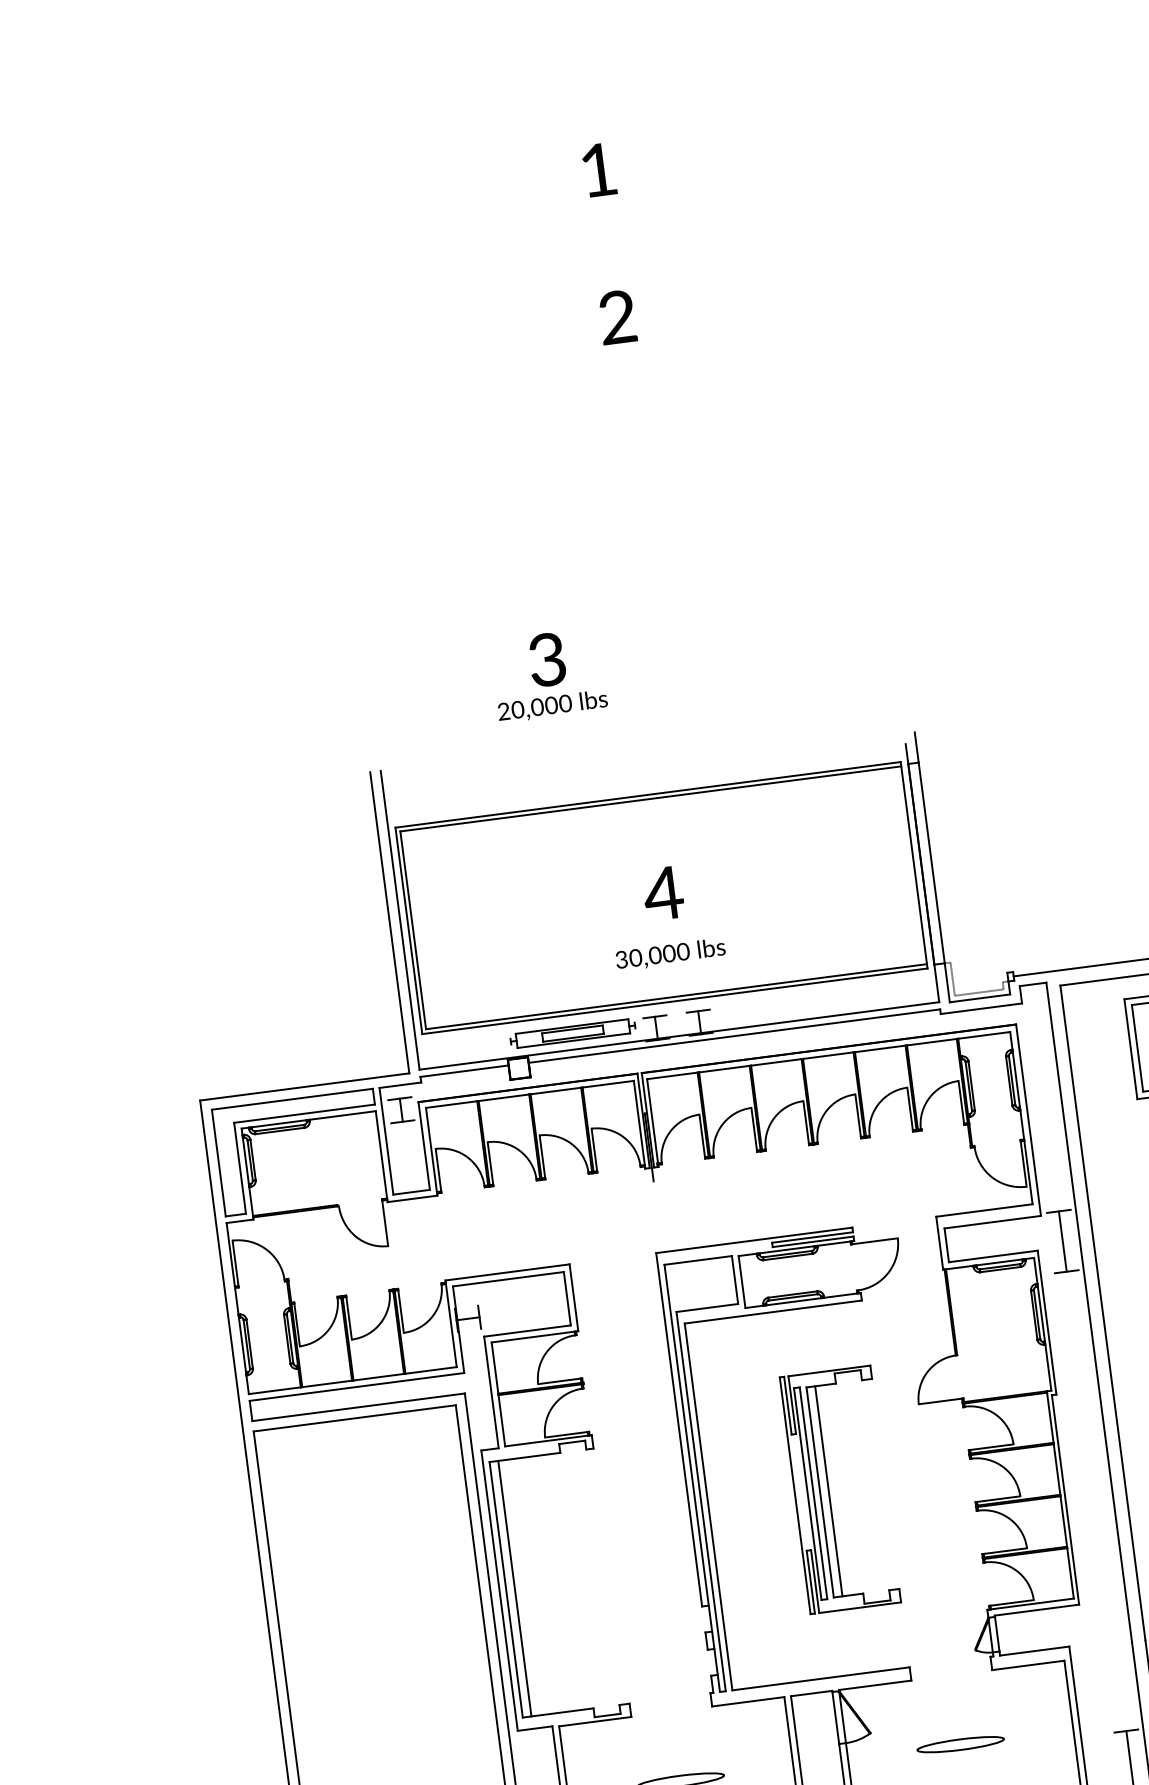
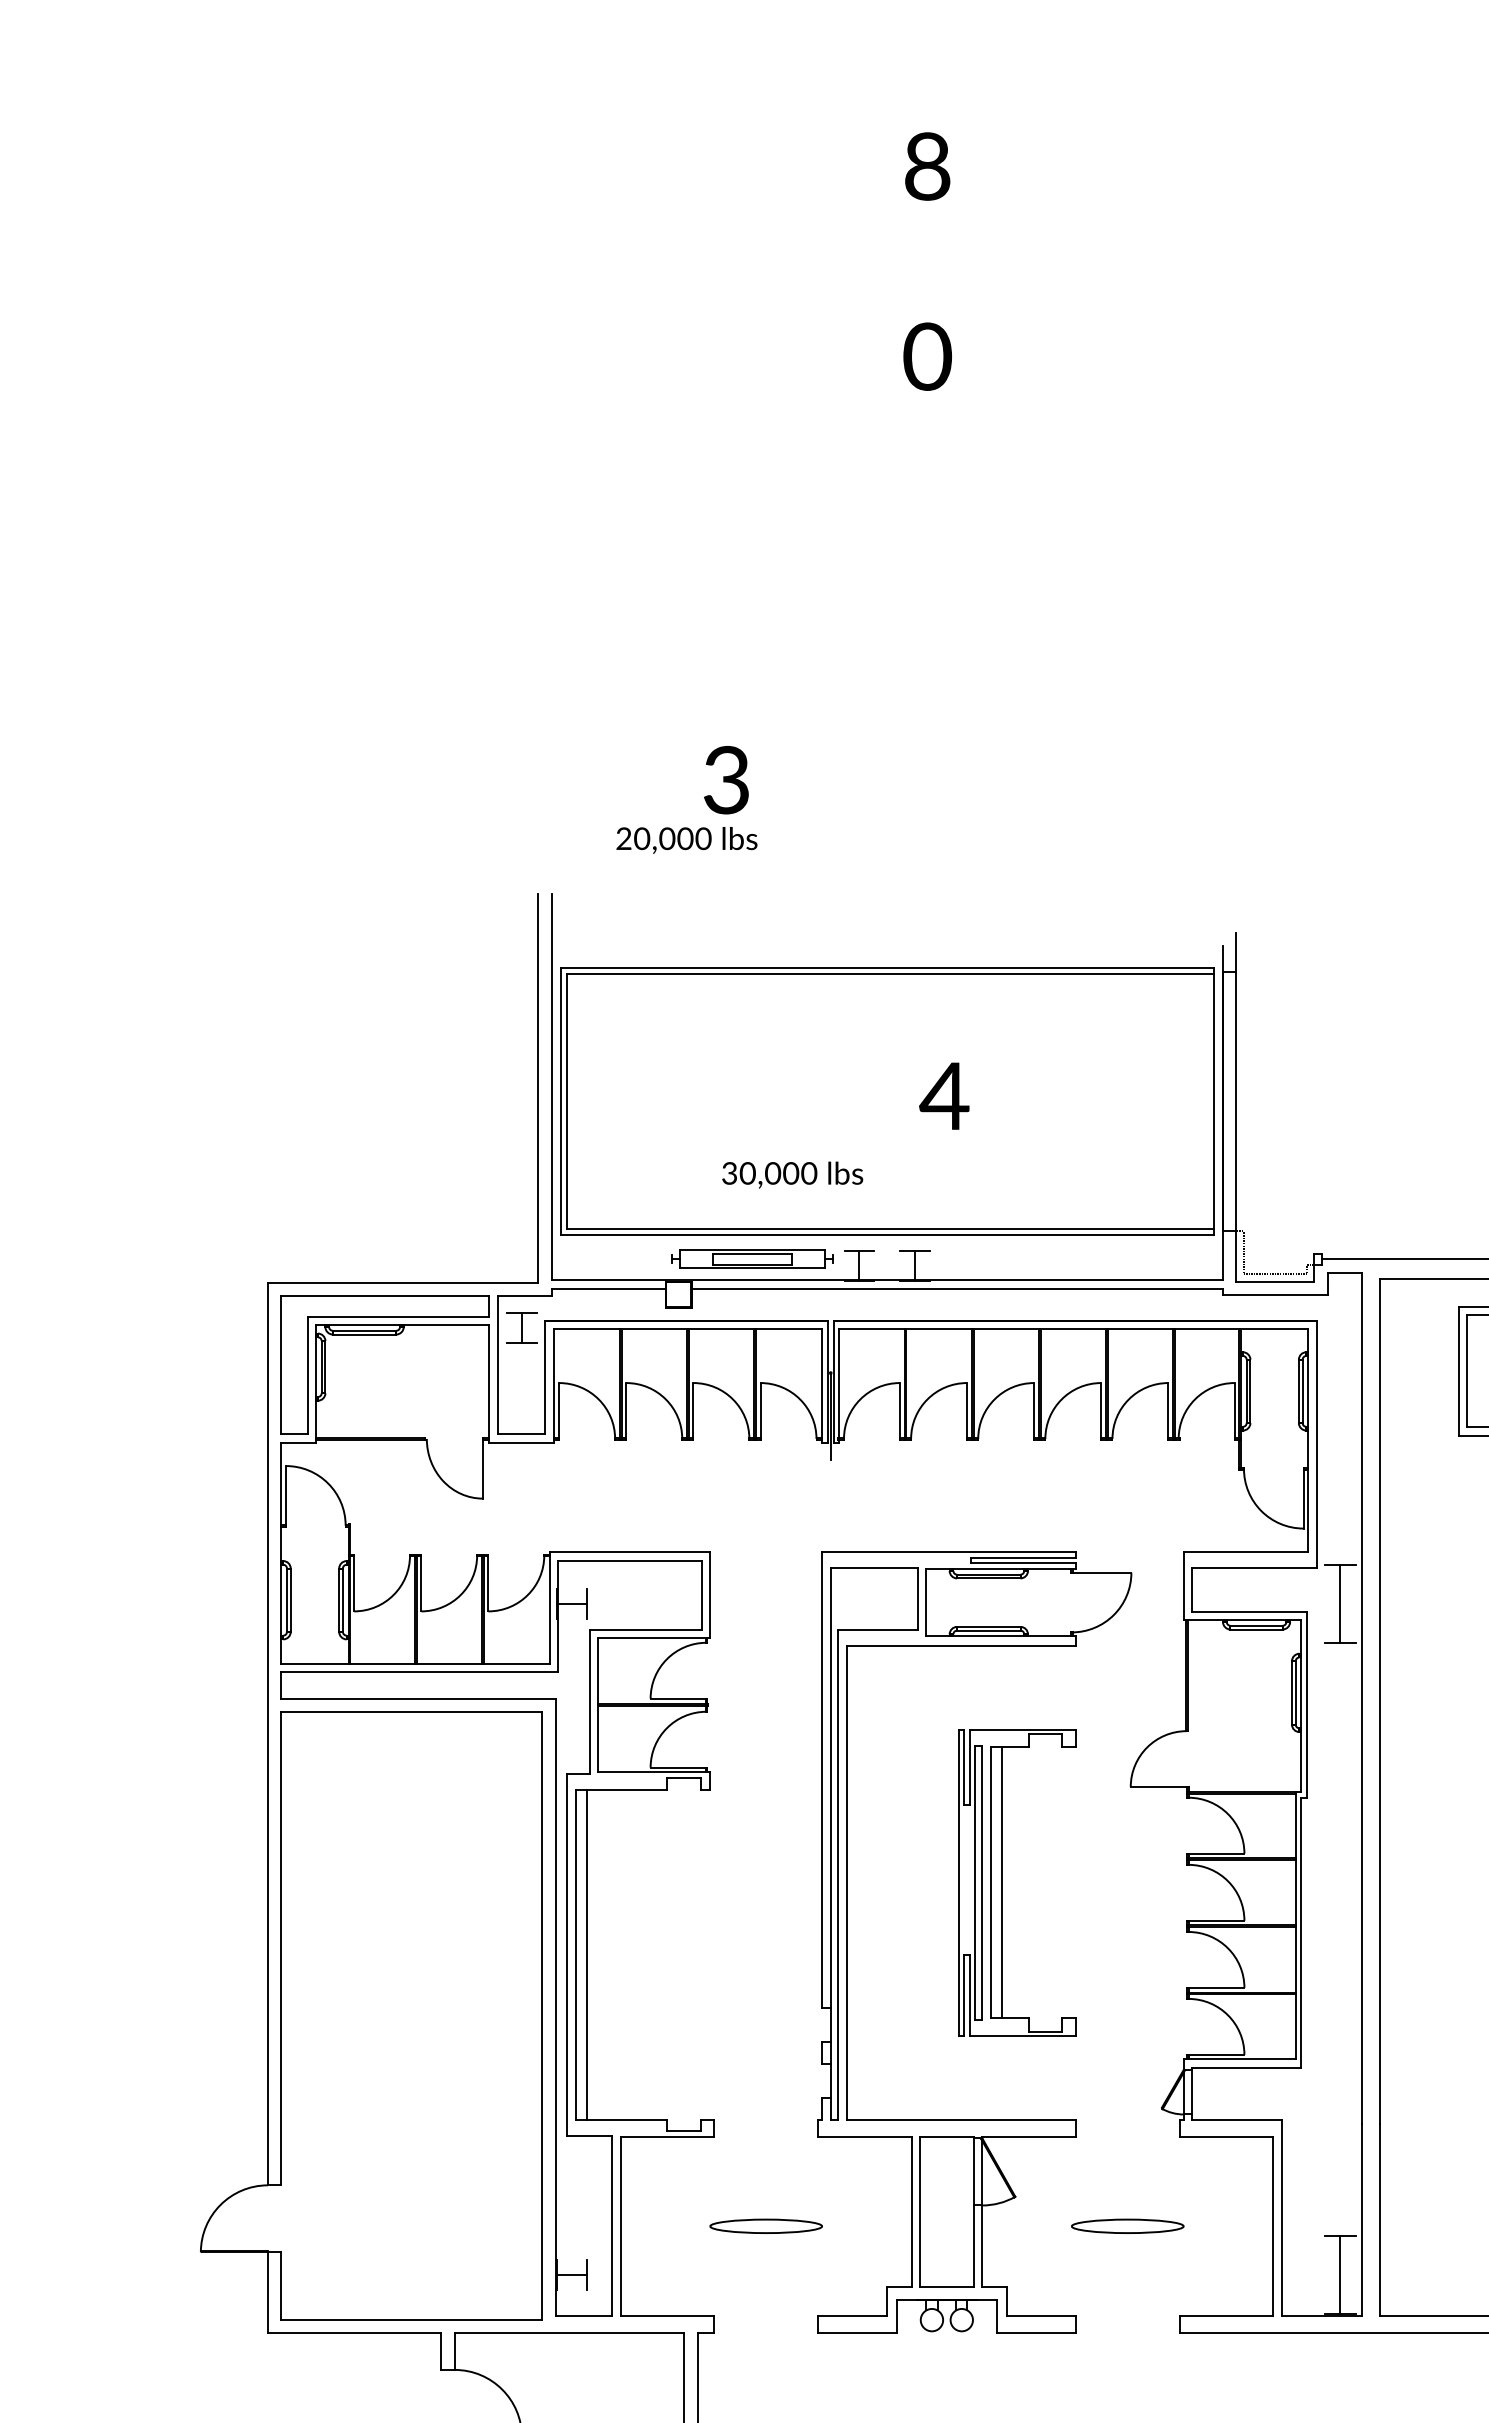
text: (598, 170) -> (927, 166), 1 -> 8
text: (617, 317) -> (927, 356), 2 -> 0
text: (547, 660) -> (726, 780), moved
text: (552, 706) -> (686, 840), moved
text: (663, 893) -> (944, 1095), moved
text: (670, 954) -> (792, 1174), moved

